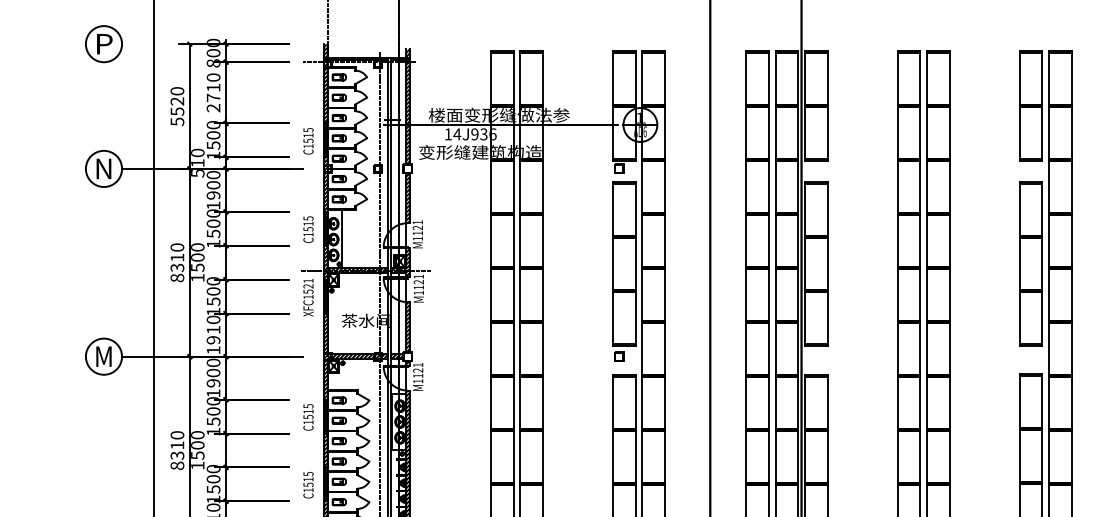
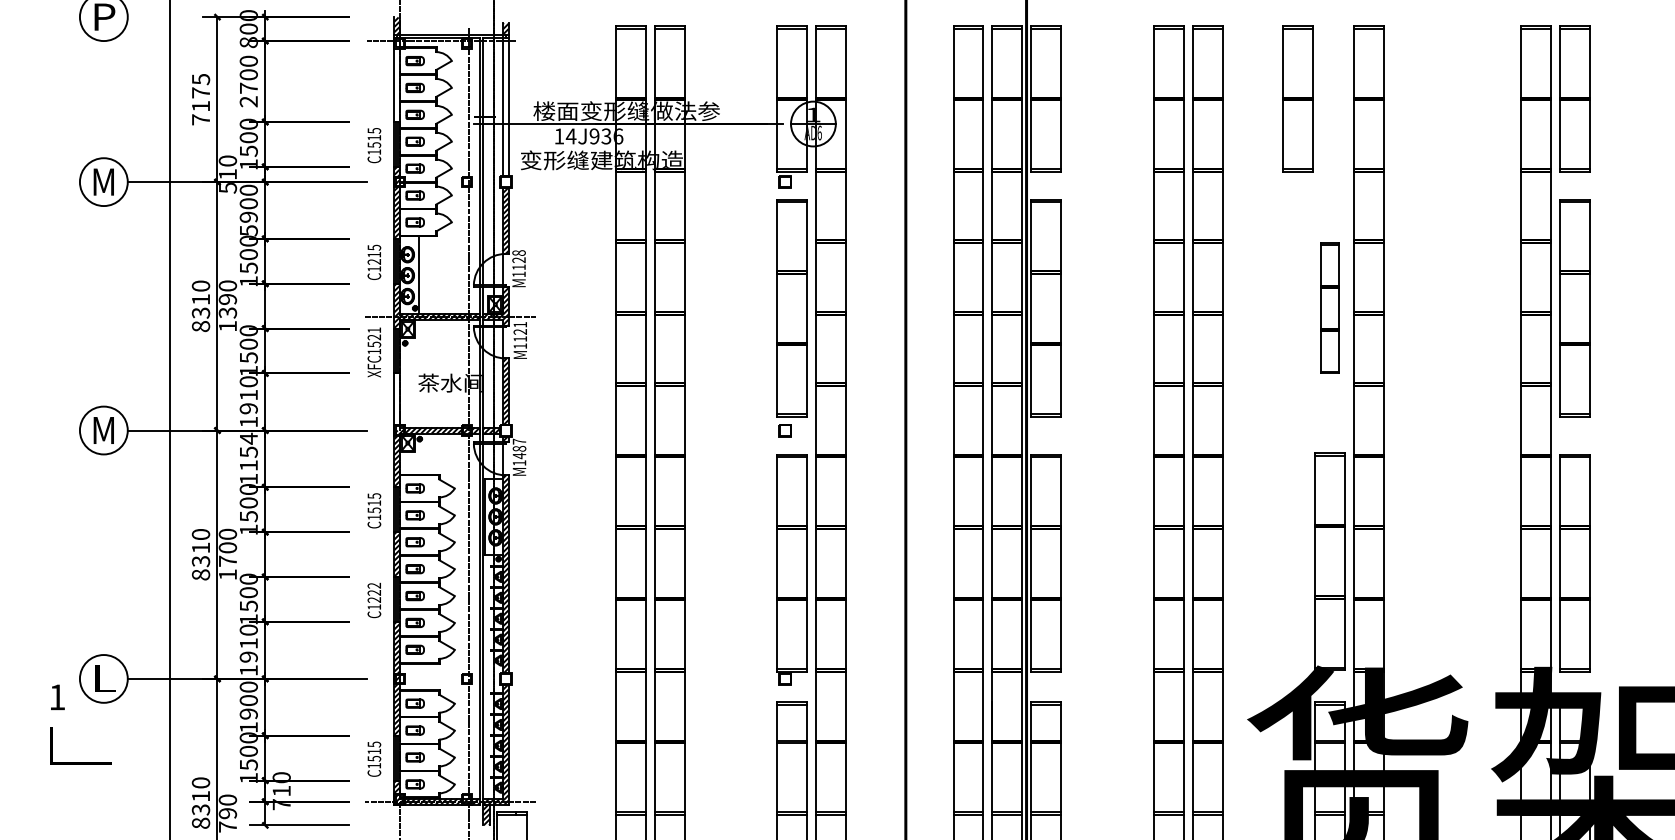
text: (213, 87) -> (248, 74), 2710 -> 2700
hatch: (325, 92) -> (397, 80), removed
part: (1030, 105) -> (1297, 98), moved
text: (177, 106) -> (200, 99), 5520 -> 7175
hatch: (407, 112) -> (505, 107), removed
text: (103, 168) -> (103, 181), N -> M
text: (213, 205) -> (248, 230), 1900 -> 5900
text: (417, 222) -> (518, 252), M1121 -> M1128
text: (308, 228) -> (374, 261), C1515 -> C1215
text: (197, 262) -> (227, 305), 1500 -> 1390
part: (1030, 264) -> (1329, 308), size x0.6
hatch: (325, 334) -> (397, 401), removed
text: (418, 370) -> (519, 448), M1121 -> M1487
text: (213, 372) -> (248, 451), 1900 -> 1154
text: (198, 455) -> (228, 561), 1500 -> 1700
text: (308, 479) -> (374, 592), C1515 -> C1222

